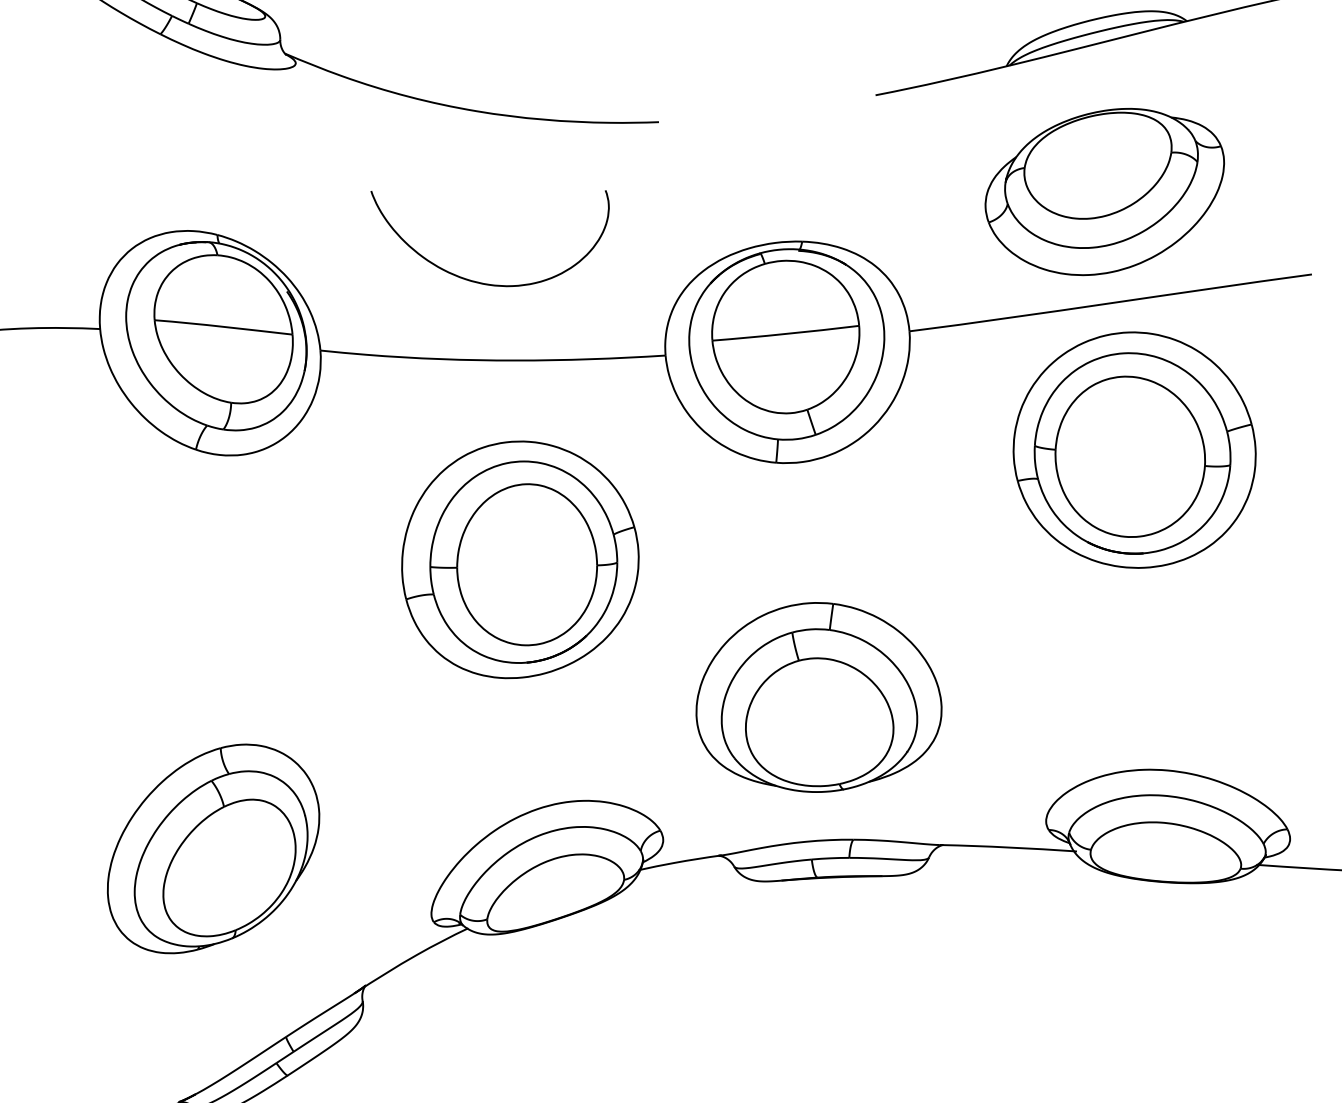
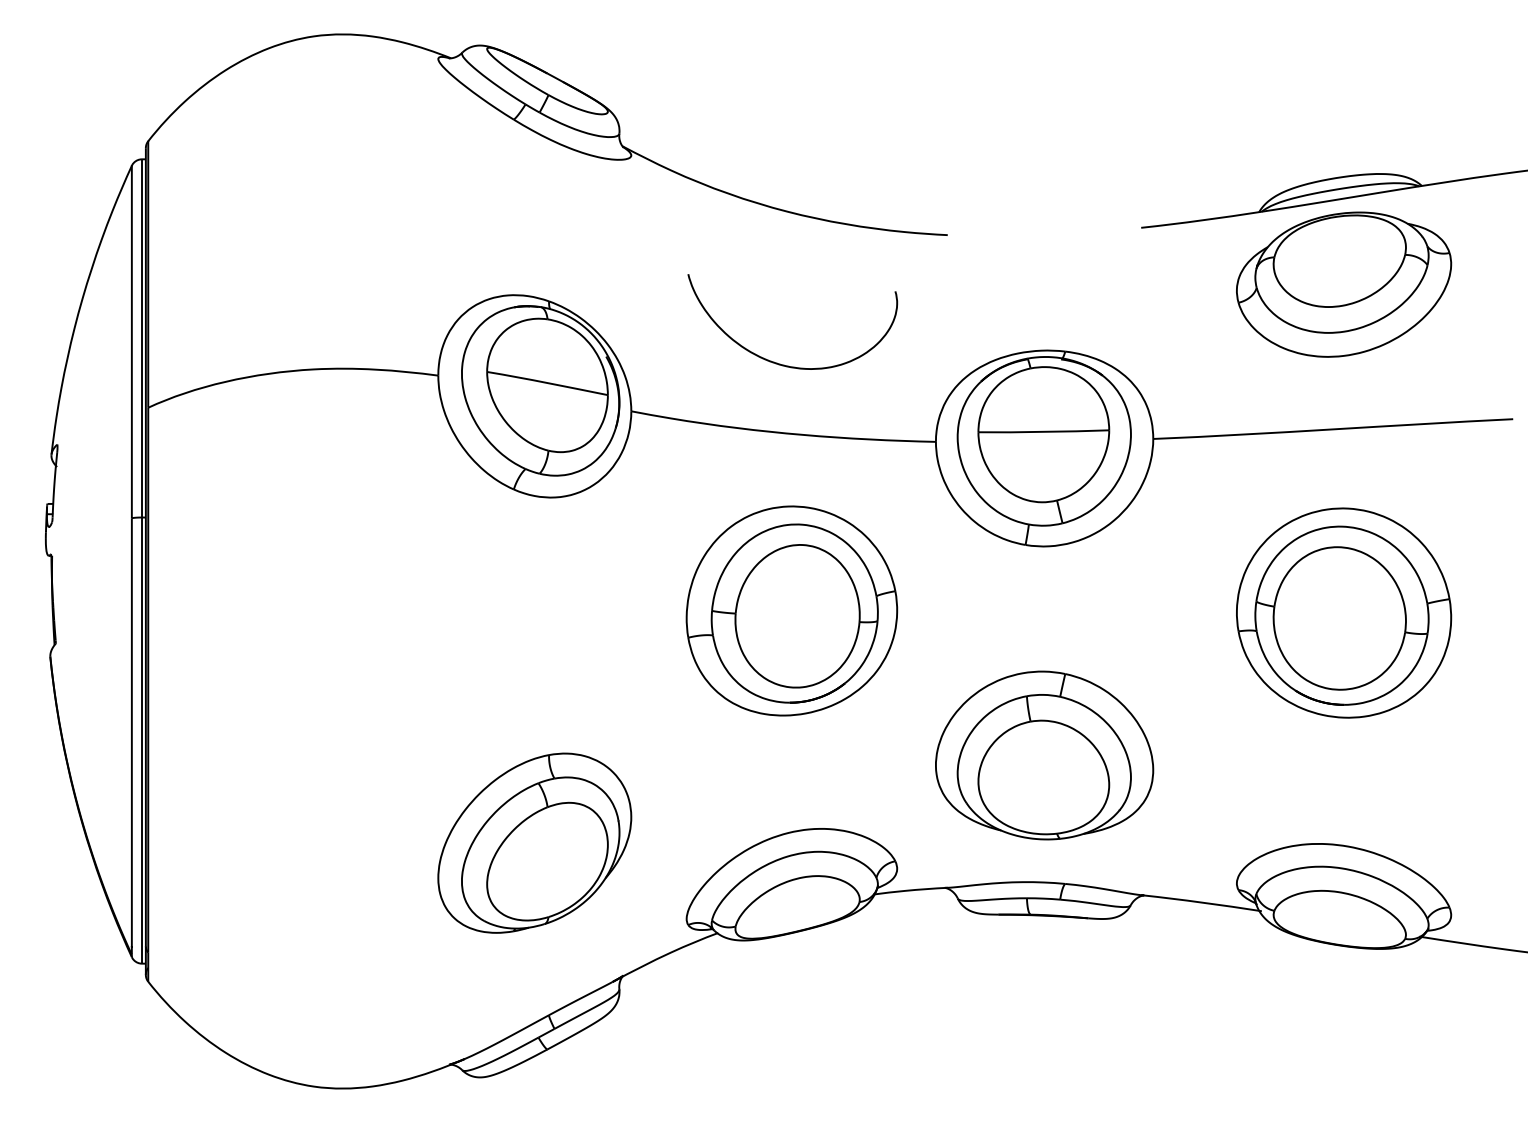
part: (1106, 191) -> (1344, 284), moved
part: (1134, 449) -> (1344, 612), moved
part: (212, 847) -> (534, 842), moved

